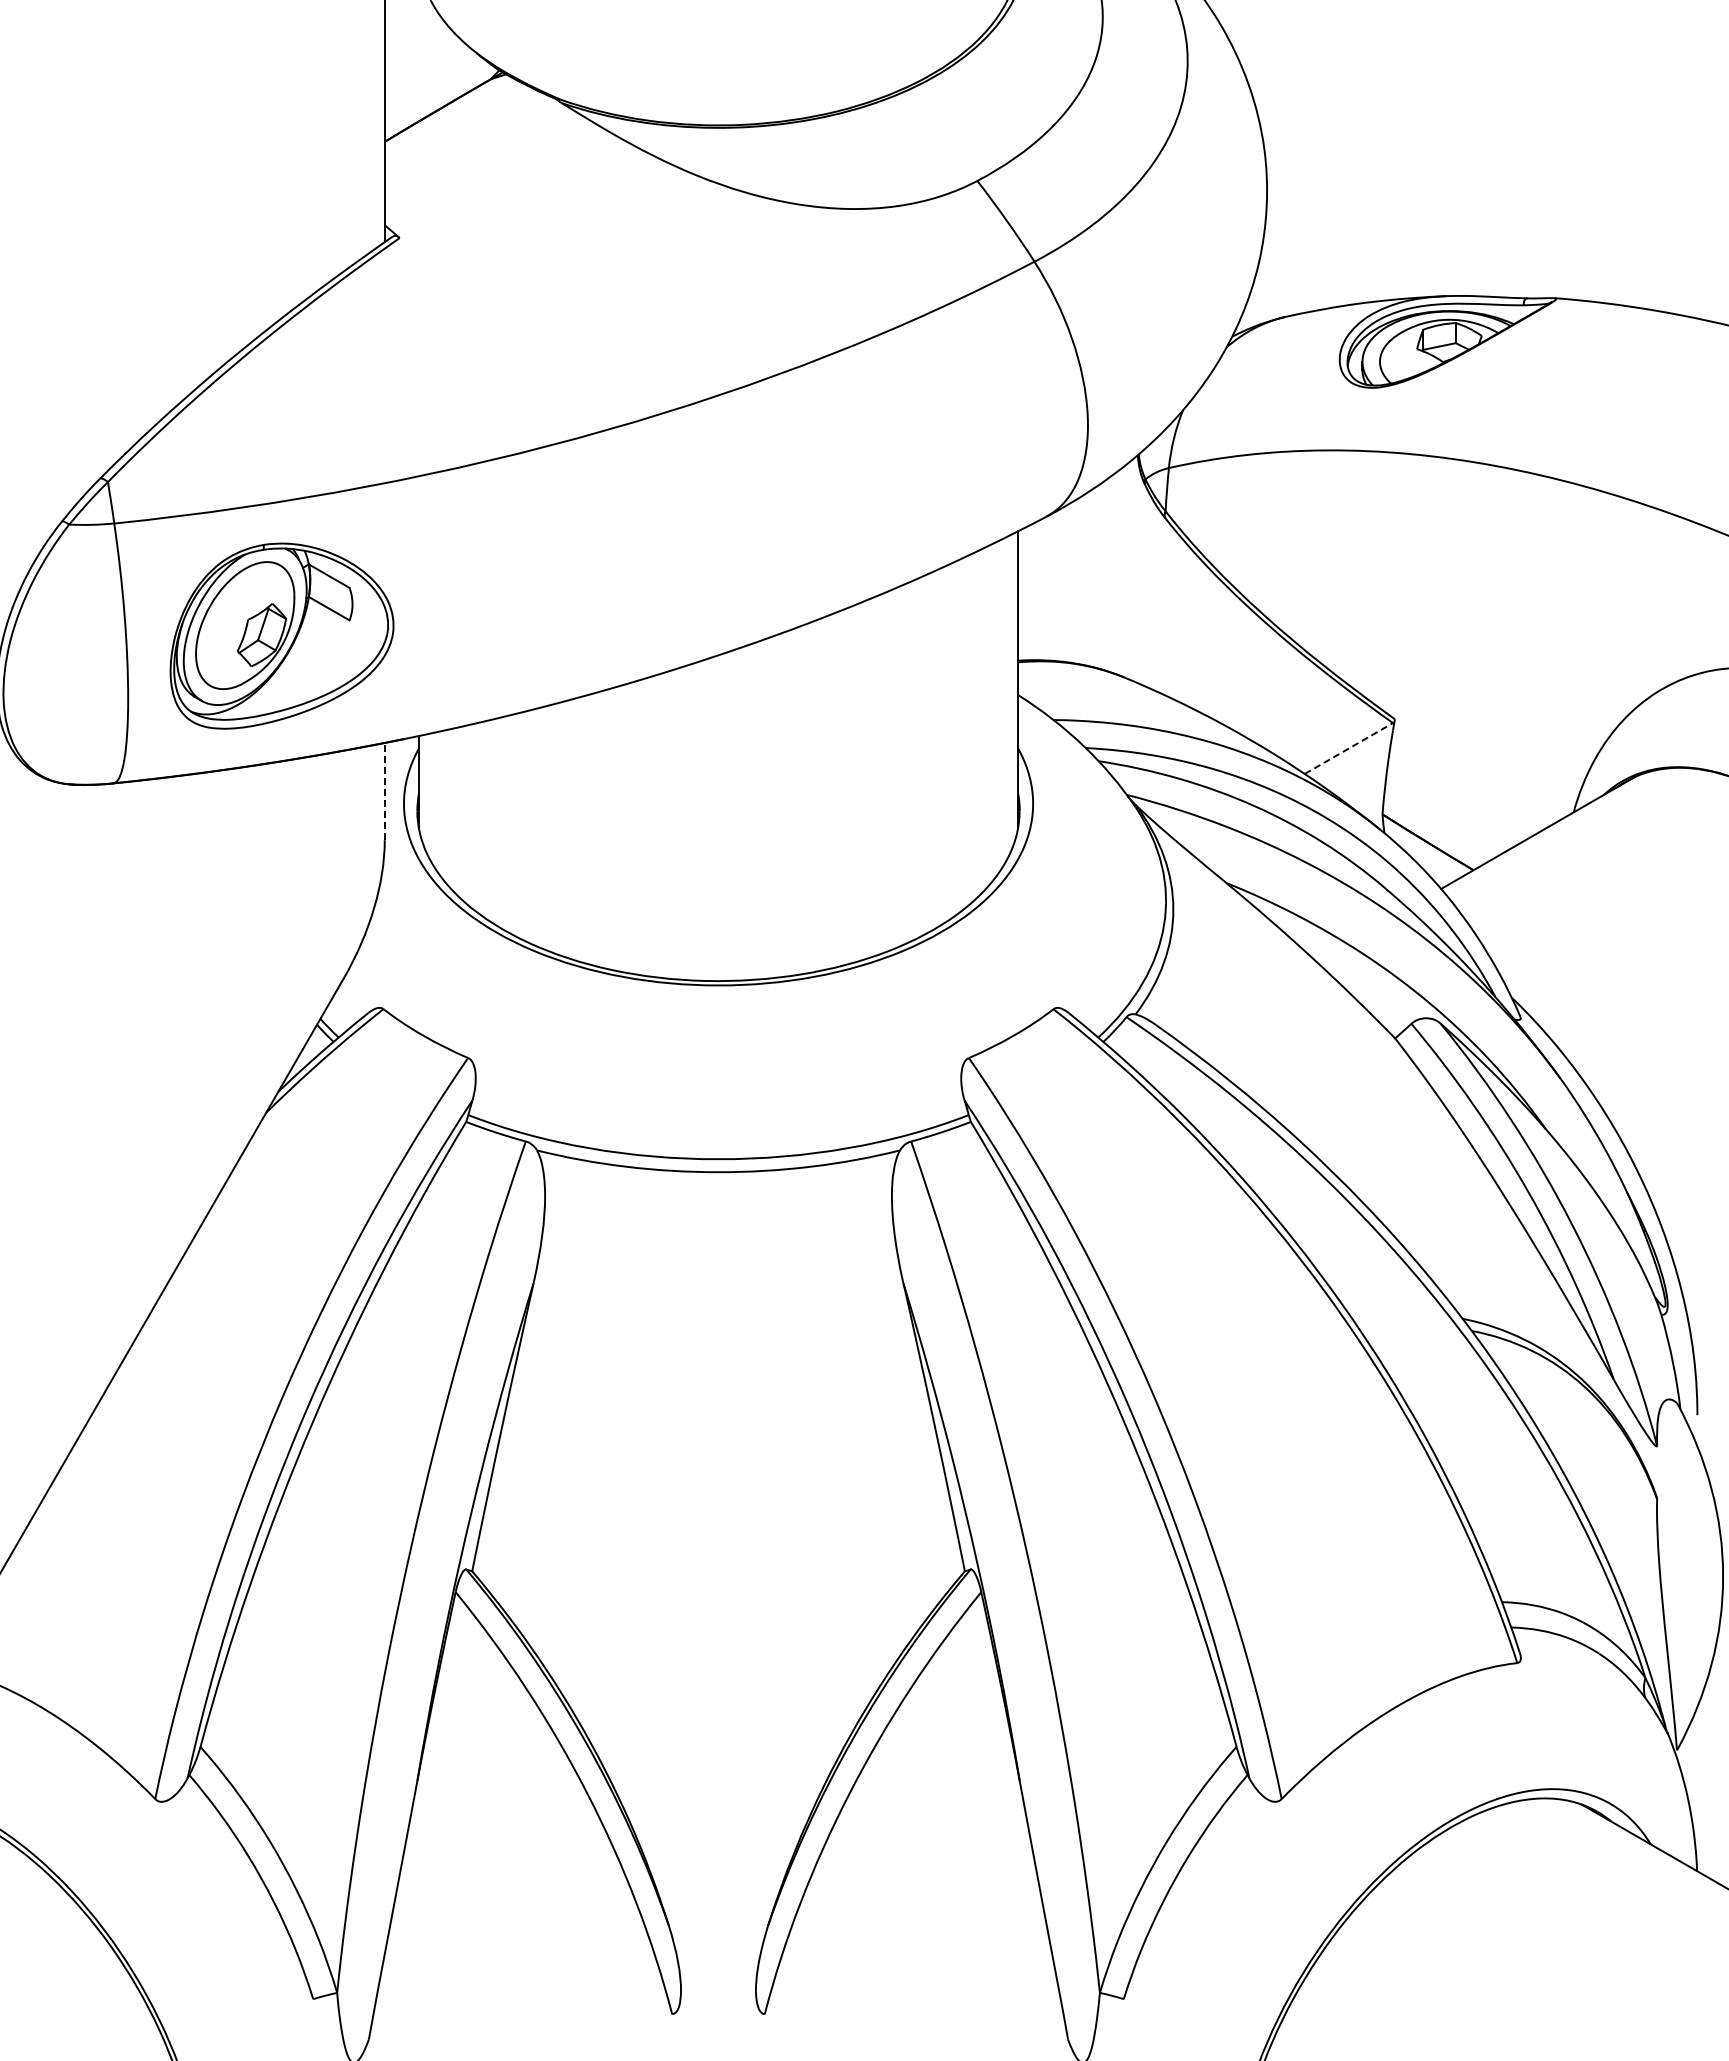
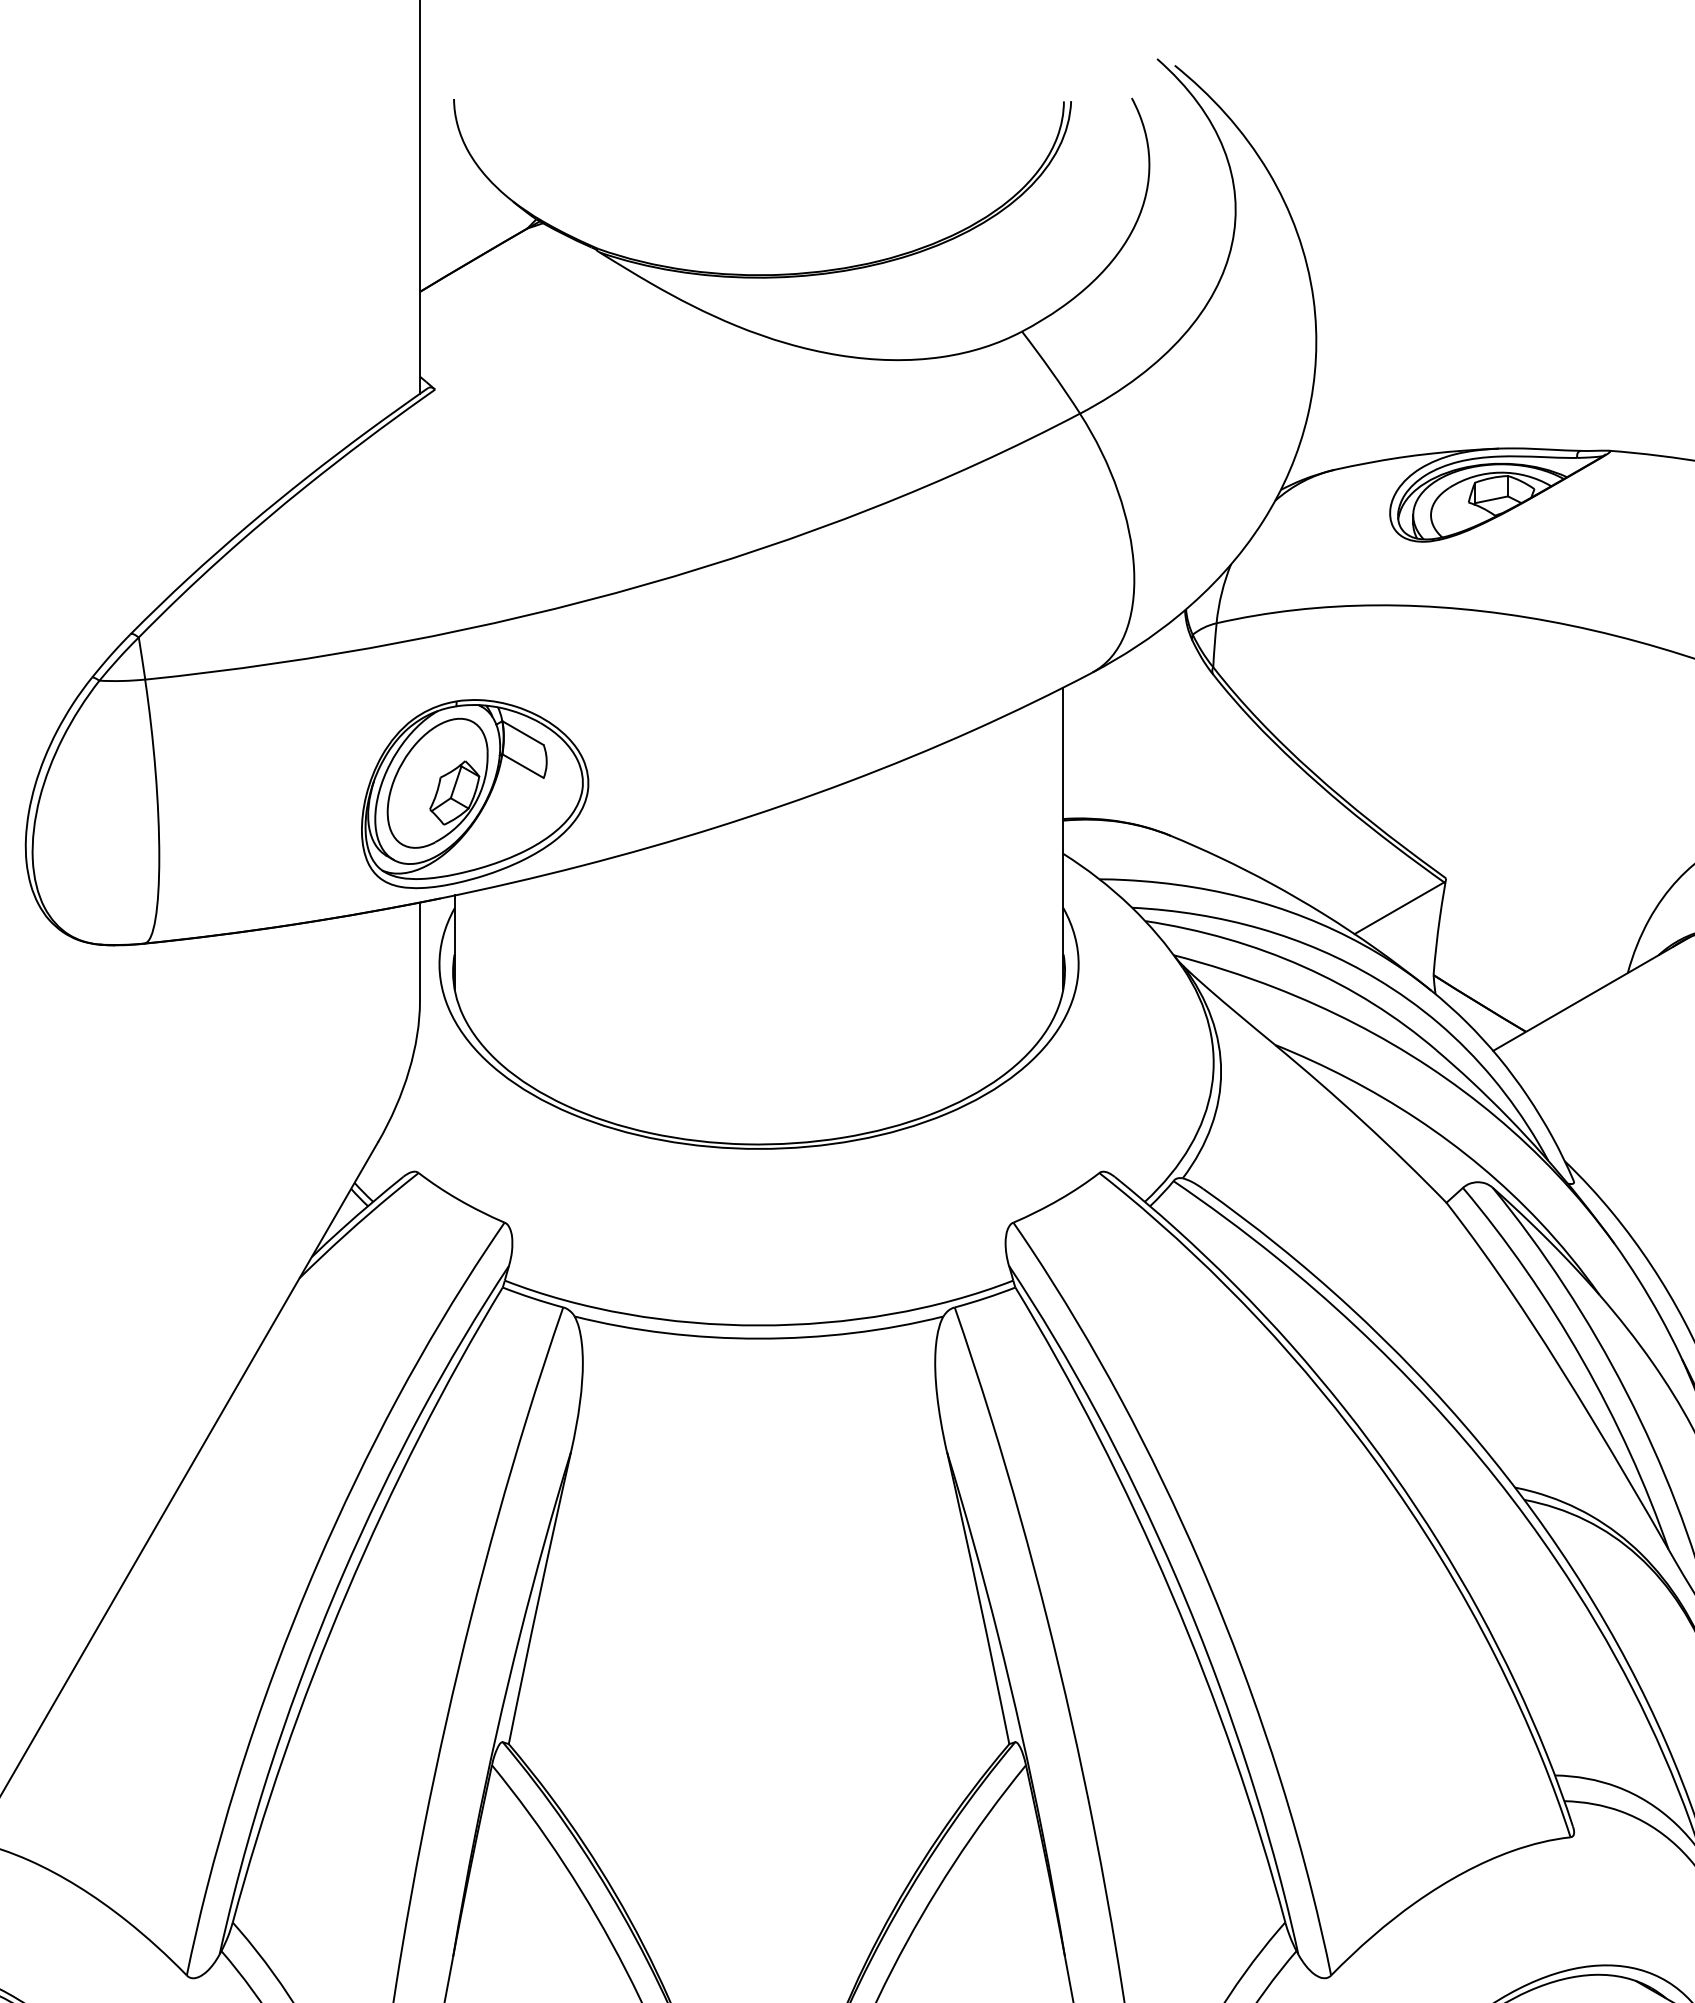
part: (281, 635) -> (474, 793), moved
line: (1348, 748) -> (1399, 908), dashed -> solid
line: (384, 791) -> (419, 951), dashed -> solid

